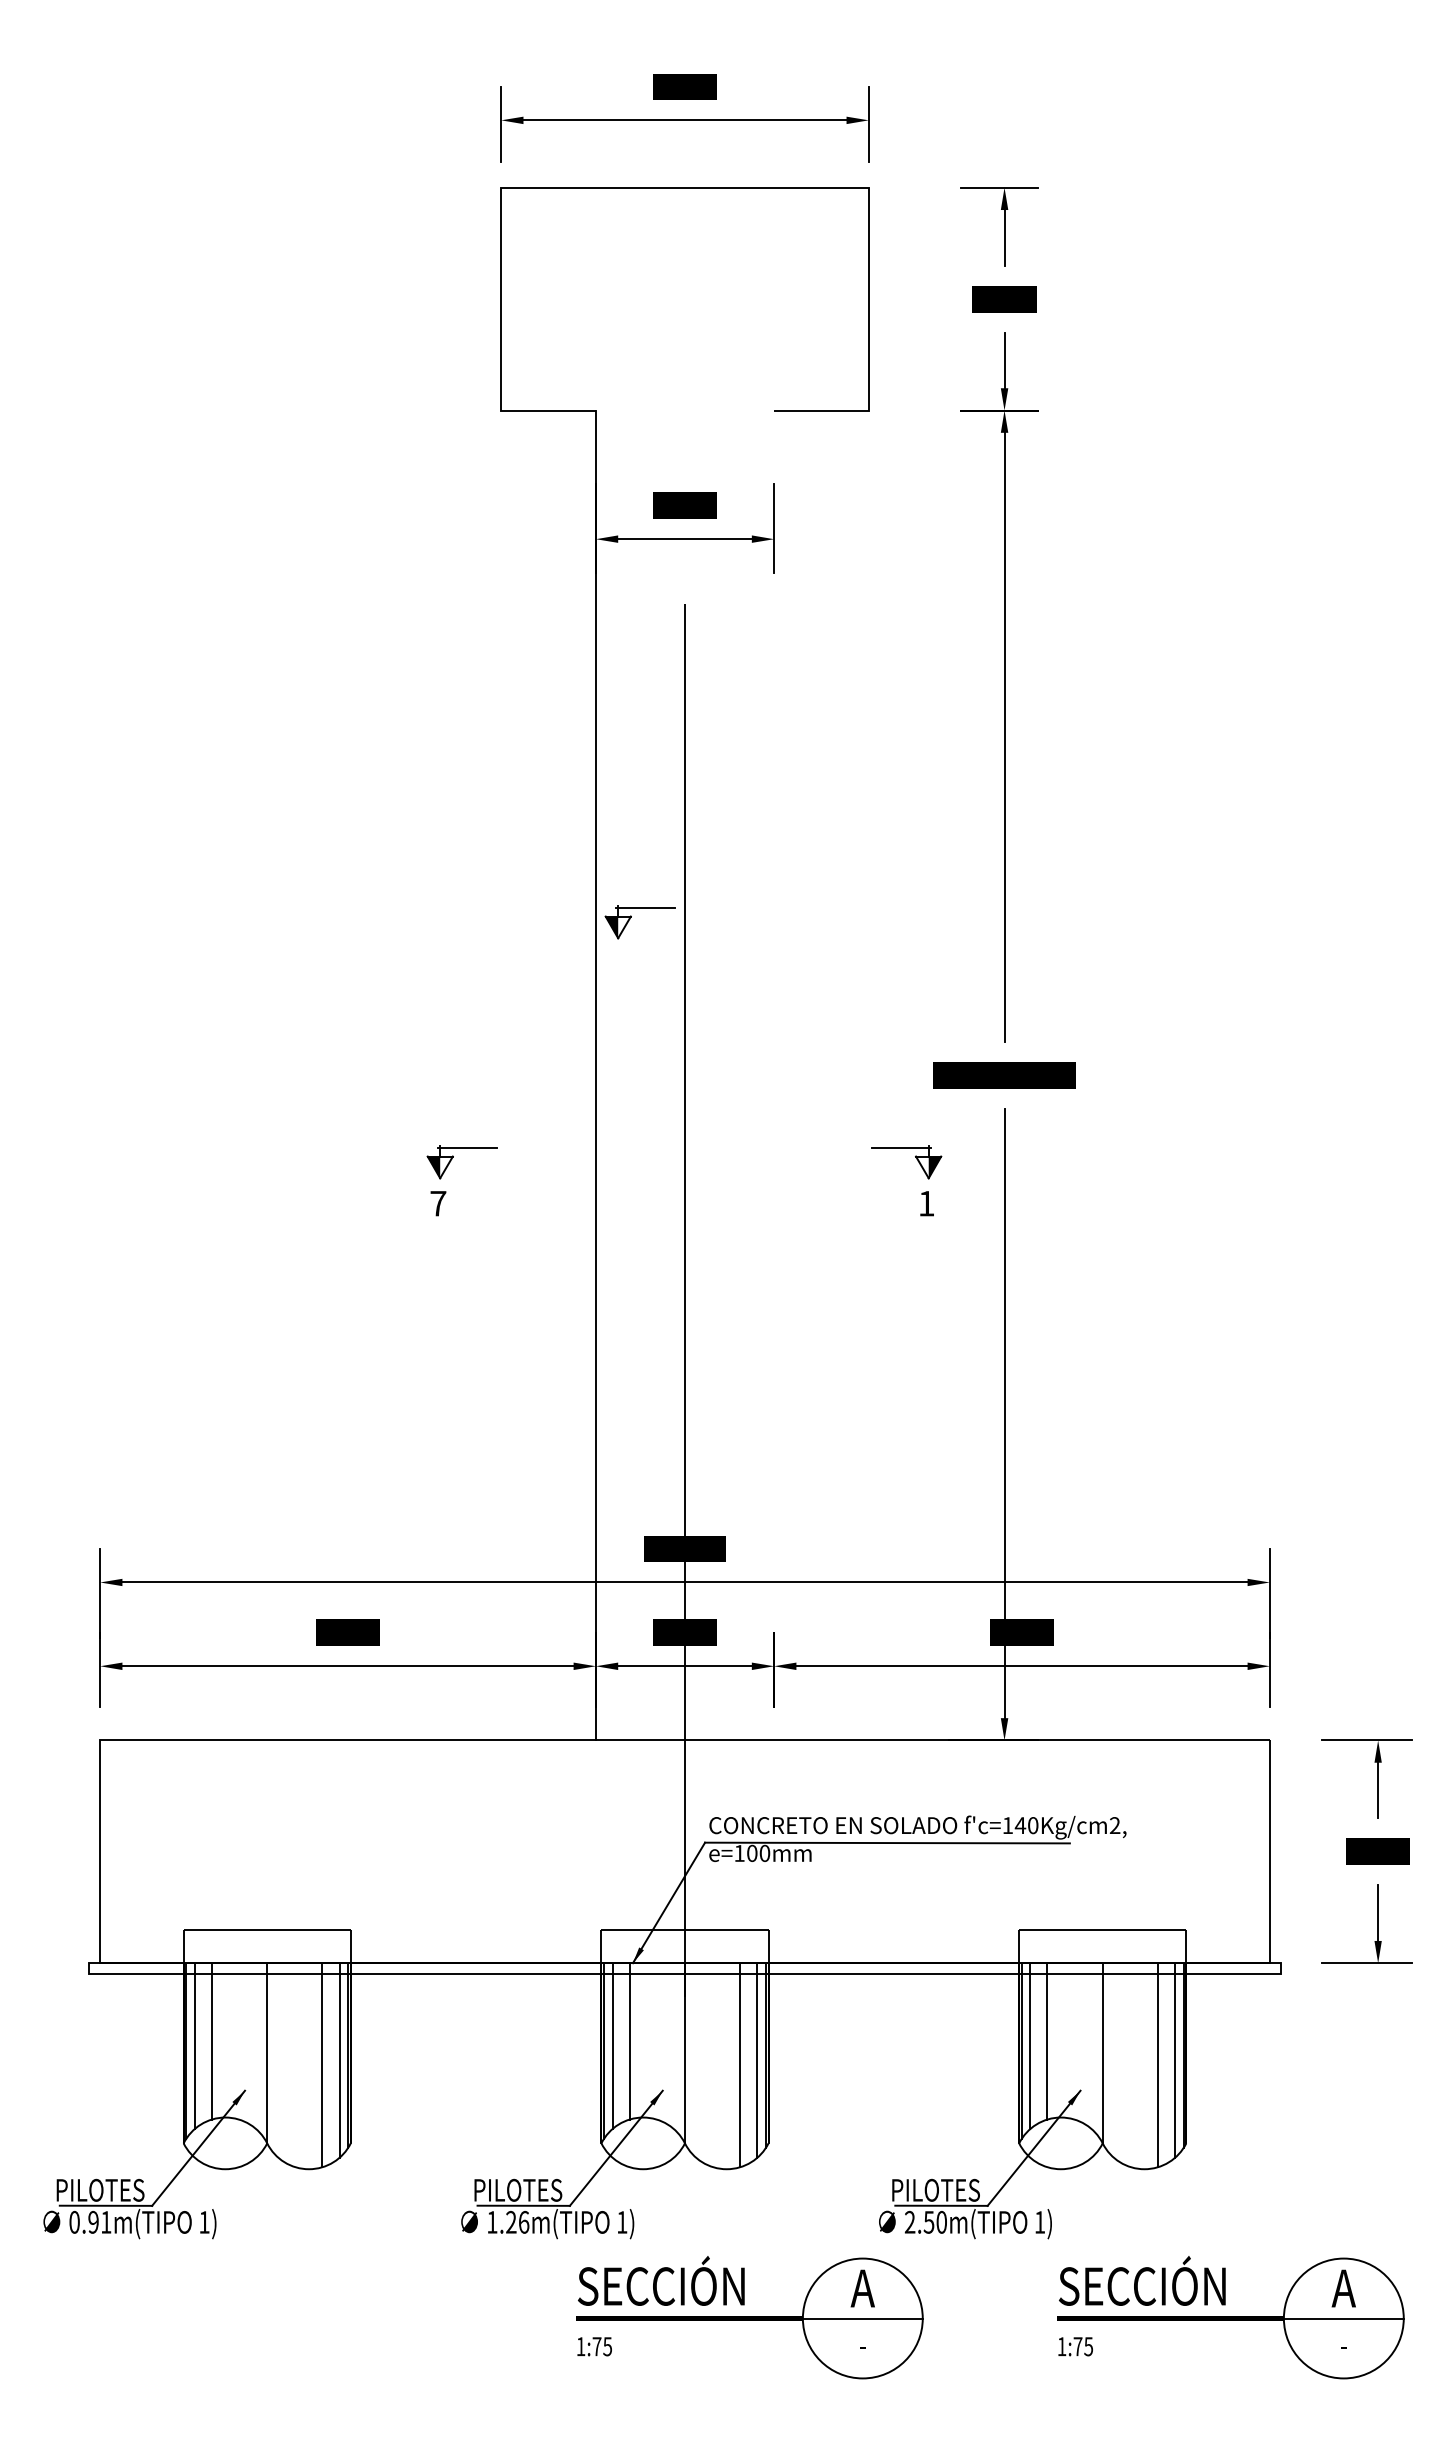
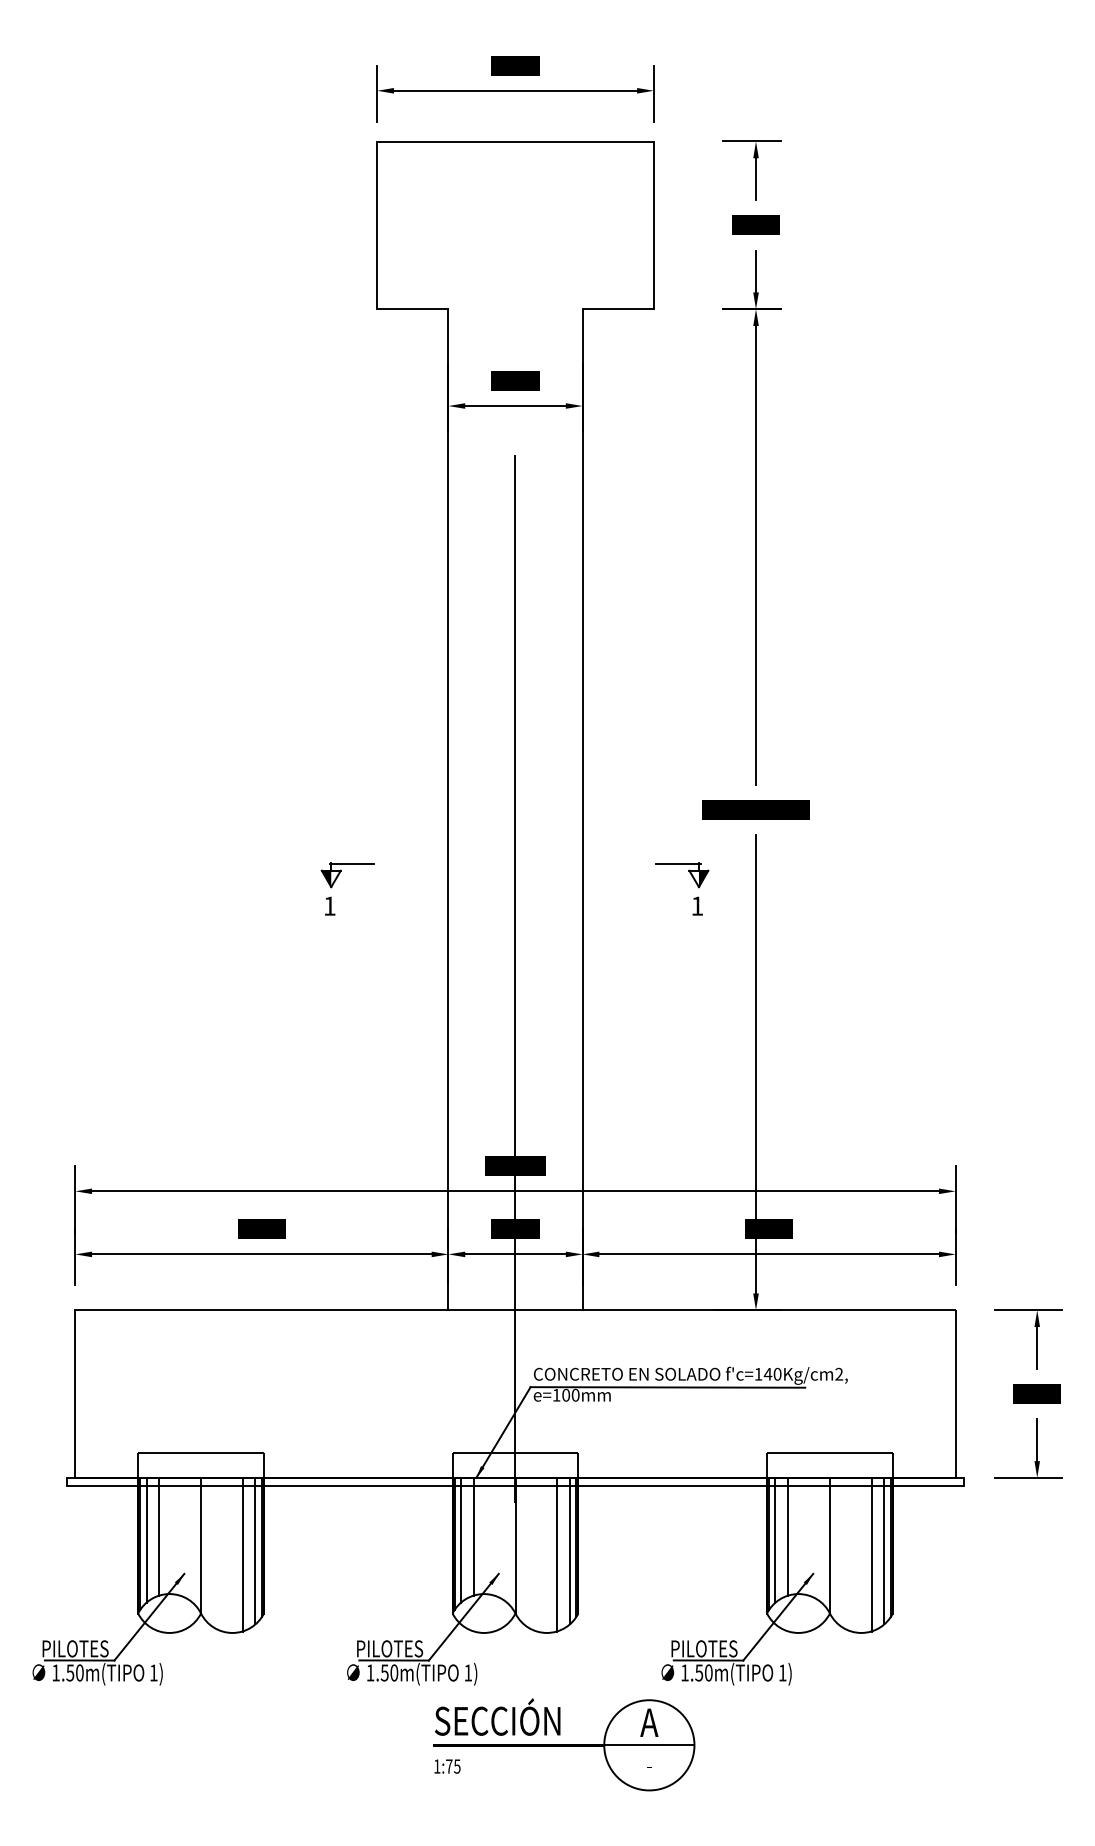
part: (631, 917) -> (475, 690), removed
line: (774, 1075) -> (582, 809), added
text: (438, 1203) -> (329, 906), 7 -> 1
text: (90, 2221) -> (68, 1672), 0.91m(TIPO -> 1.50m(TIPO
text: (517, 2221) -> (389, 1672), 1.26m(TIPO -> 1.50m(TIPO
text: (909, 2221) -> (684, 1672), 2.50m(TIPO -> 1.50m(TIPO
part: (1230, 2317) -> (926, 1744), removed

